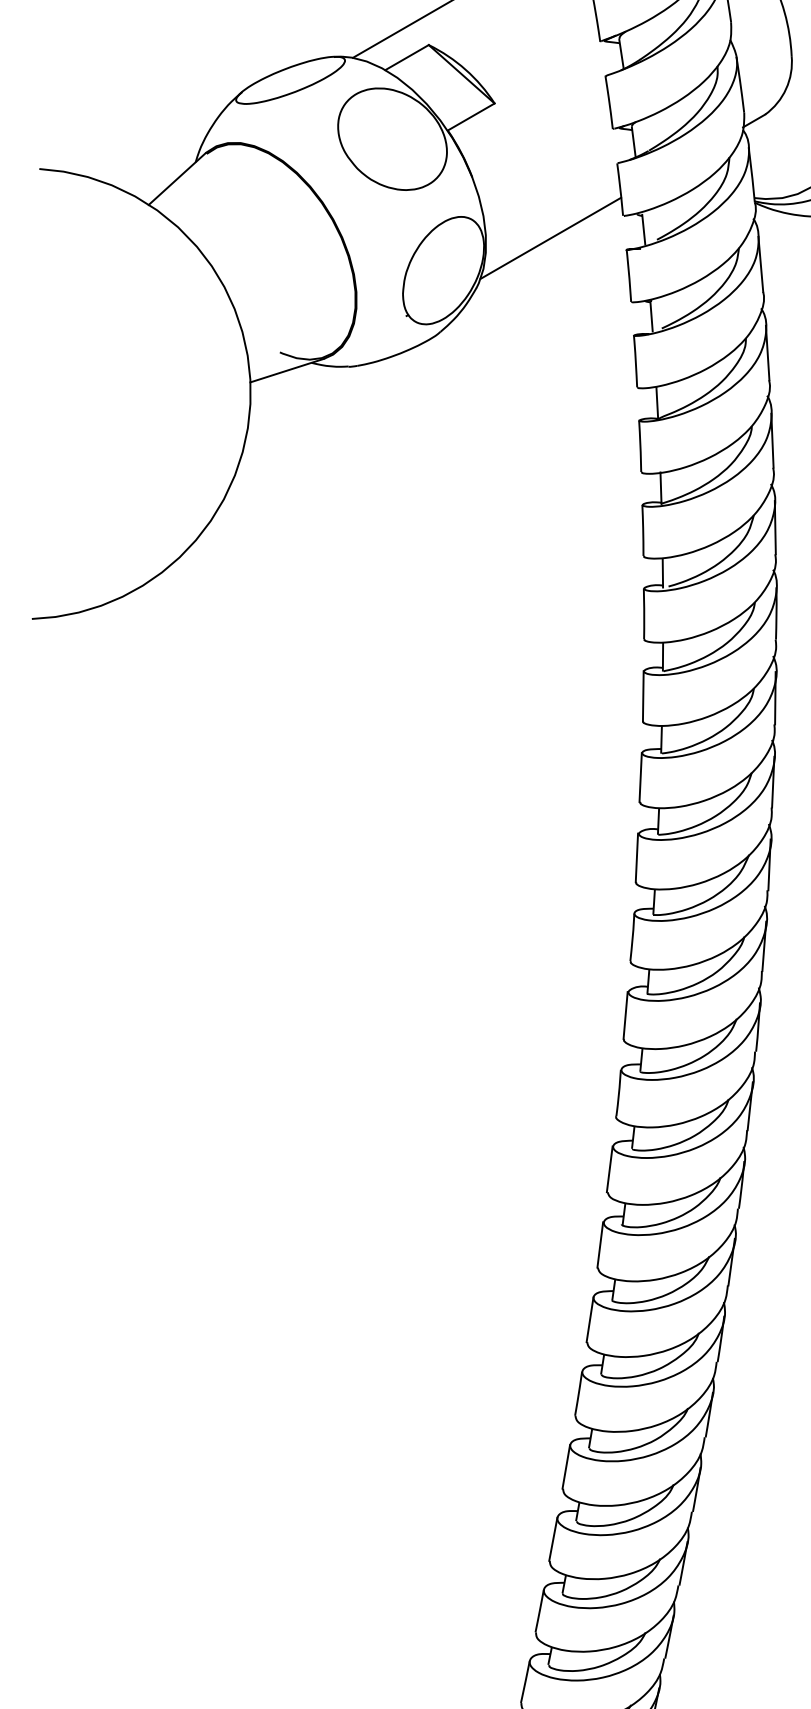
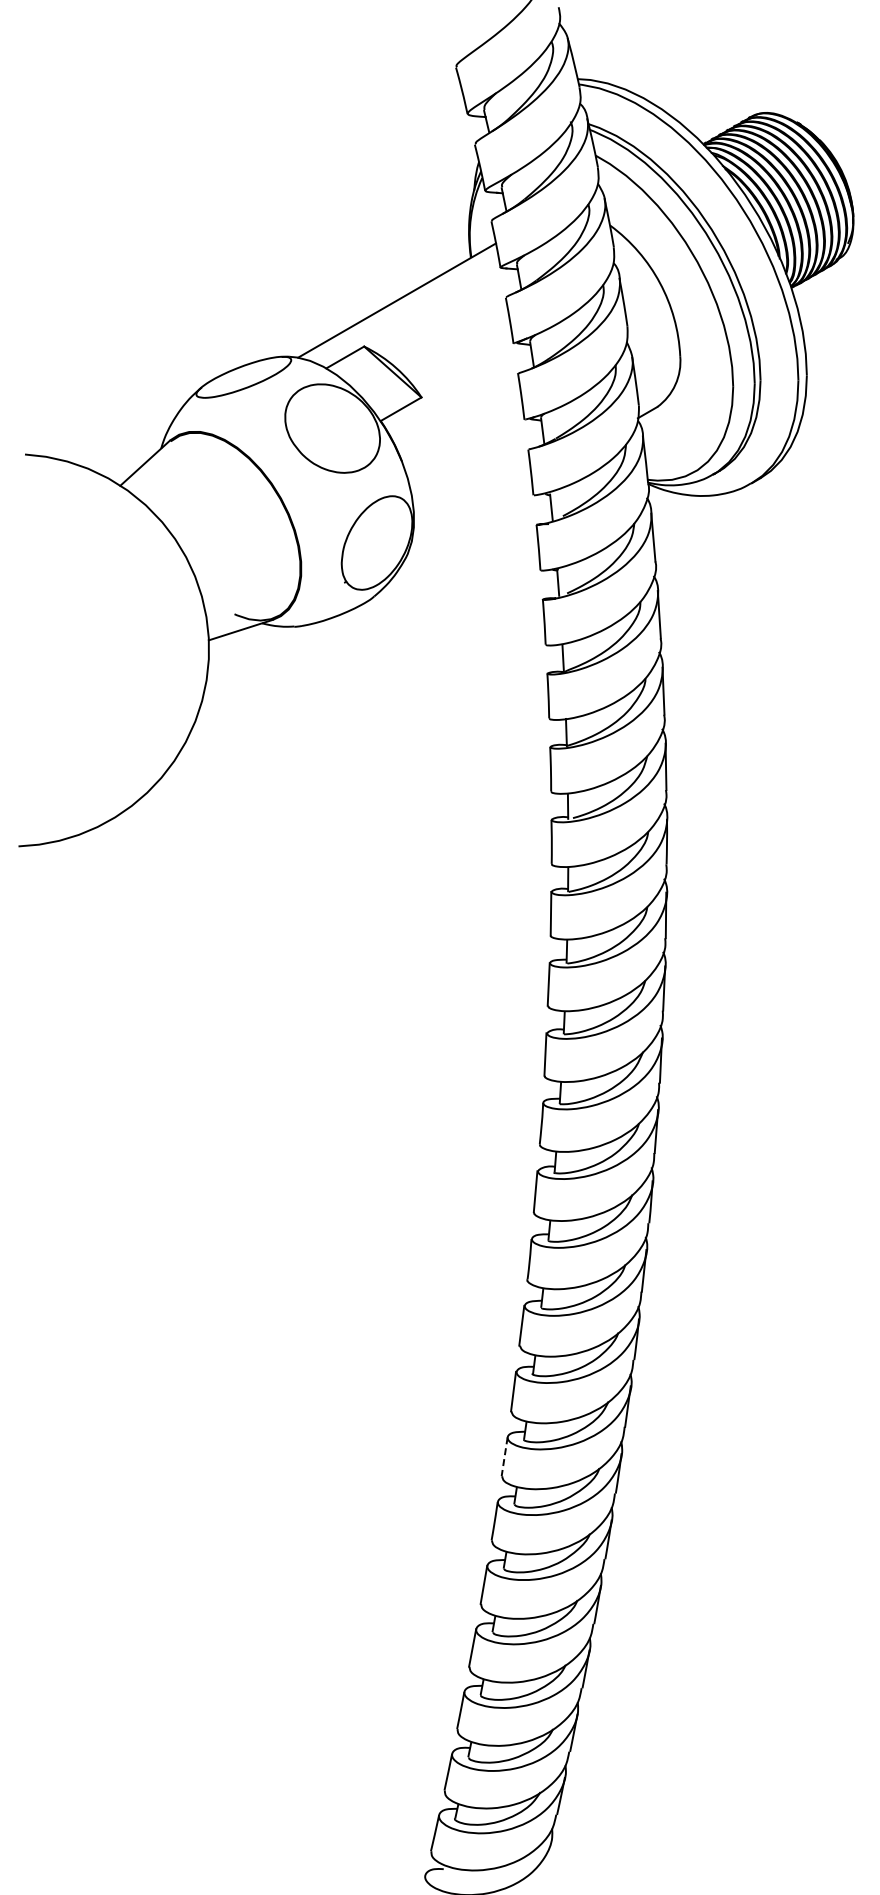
line: (550, 237) -> (470, 514), removed
line: (589, 1319) -> (504, 1456), solid -> dashed

